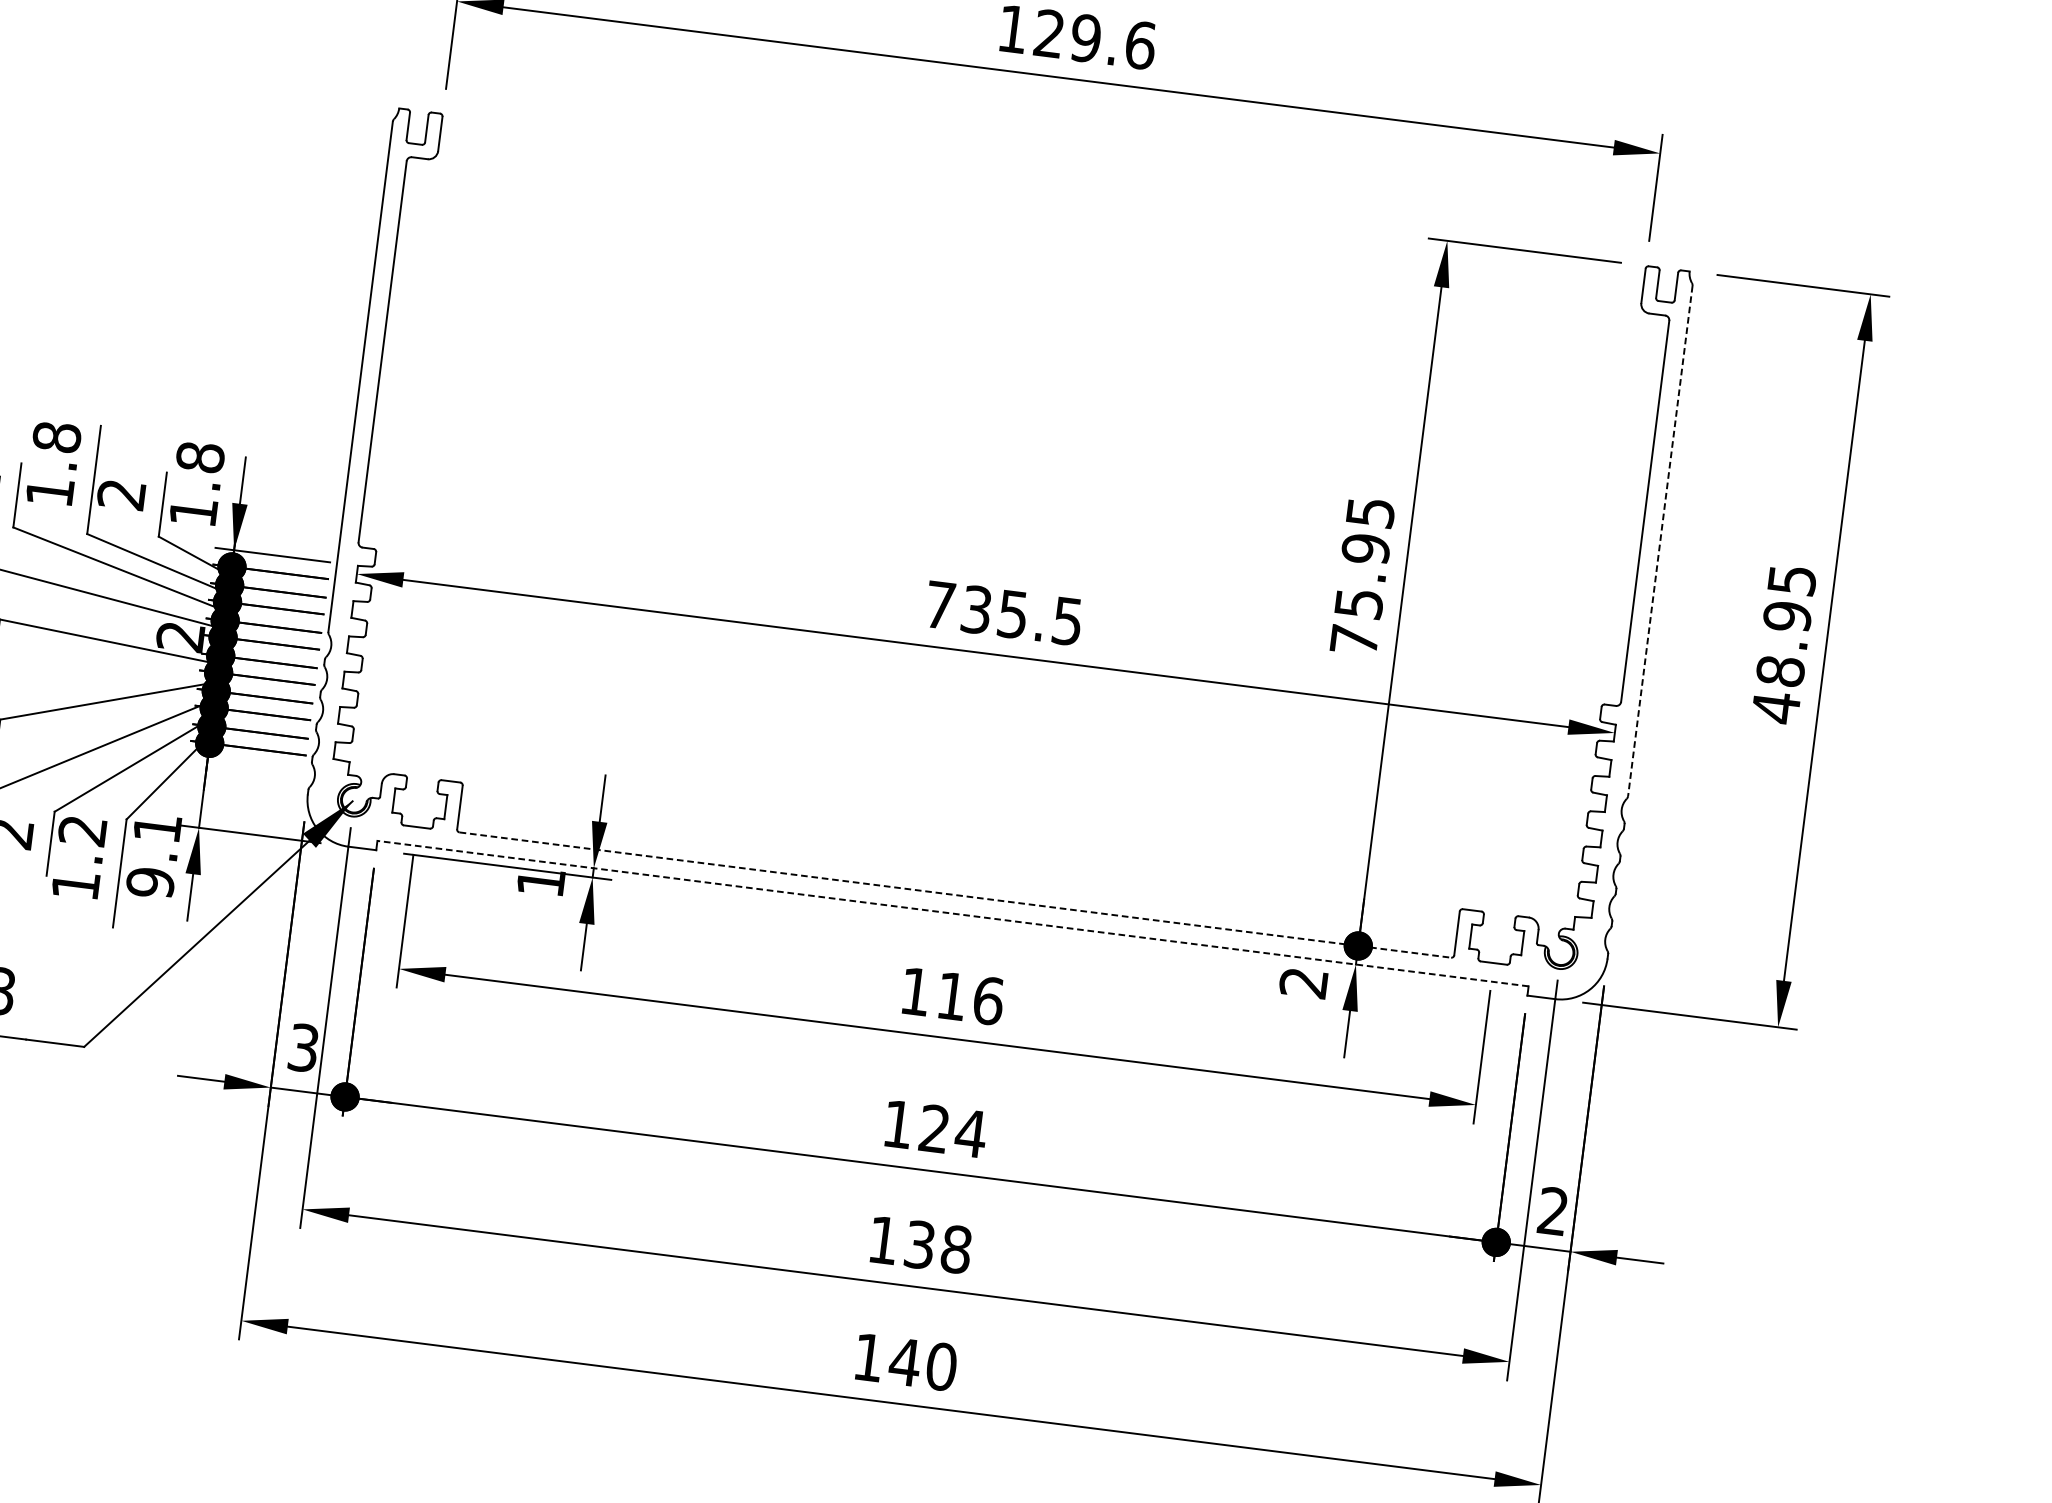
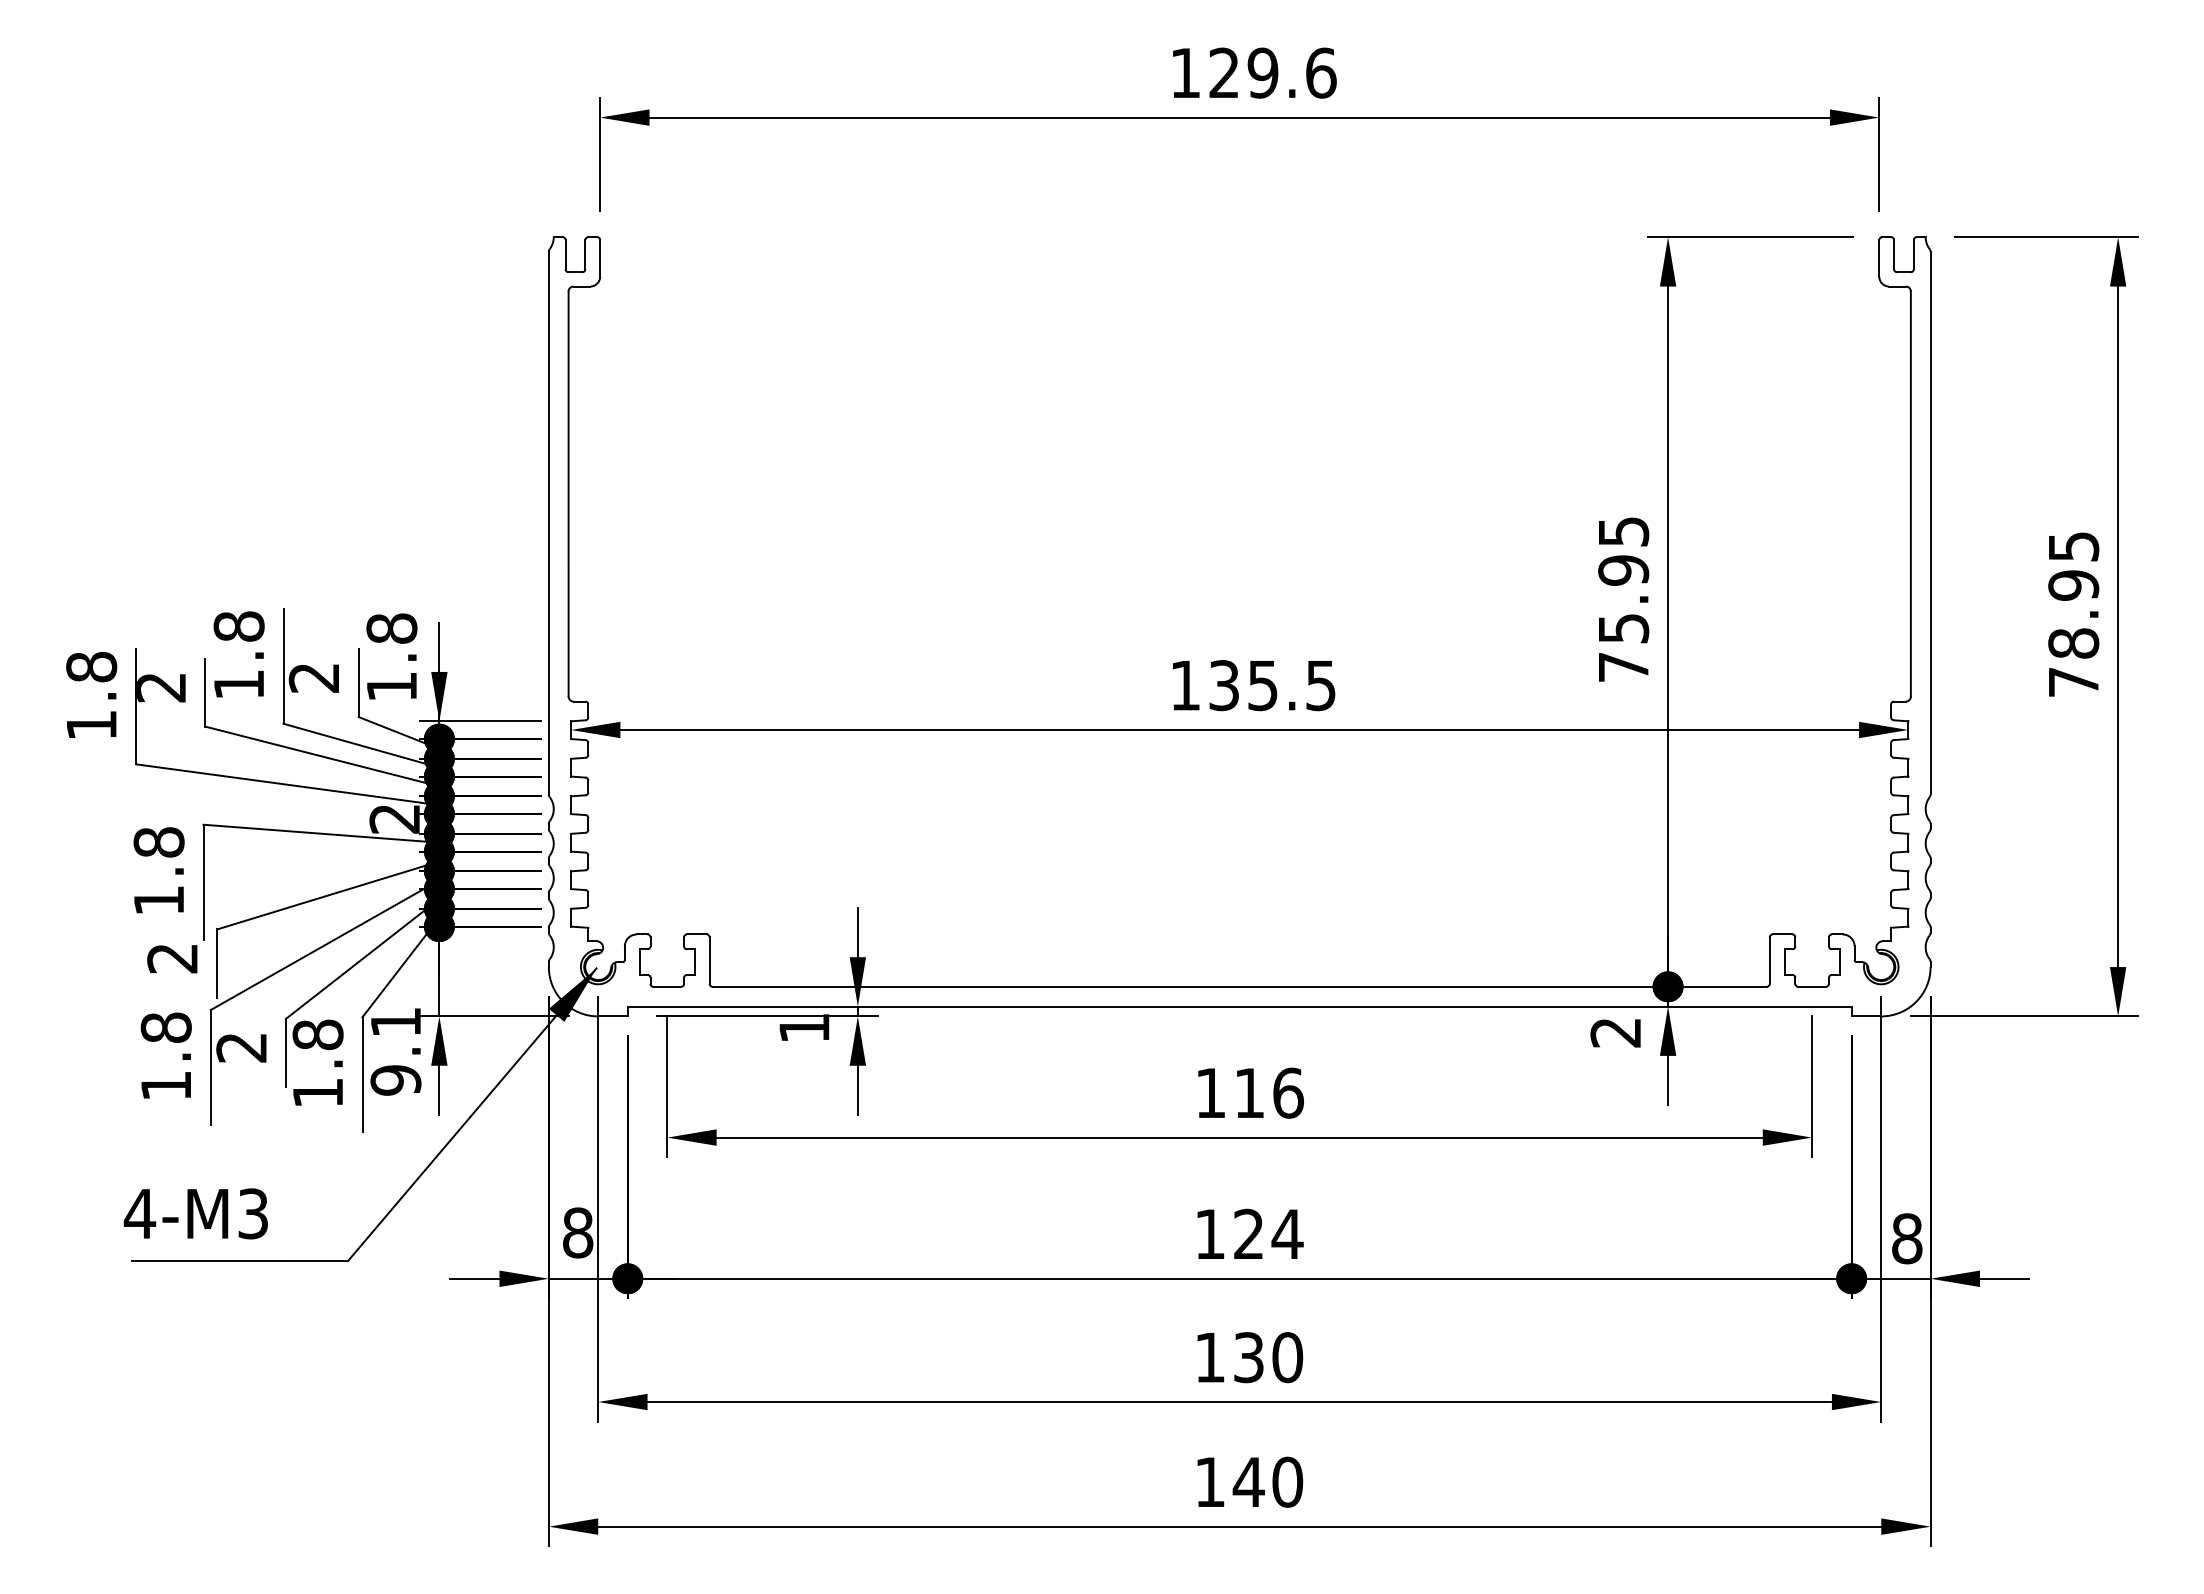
line: (1660, 541) -> (1930, 523), dashed -> solid
text: (940, 605) -> (1185, 685), 735.5 -> 135.5
text: (1775, 707) -> (2073, 682), 48.95 -> 78.95
text: (82, 830) -> (317, 1034), 1.2 -> 1.8
line: (956, 894) -> (1240, 986), dashed -> solid
line: (952, 913) -> (1239, 1006), dashed -> solid
text: (304, 1047) -> (578, 1232), 3 -> 8
text: (1553, 1211) -> (1907, 1238), 2 -> 8
text: (956, 1249) -> (1287, 1357), 138 -> 130

